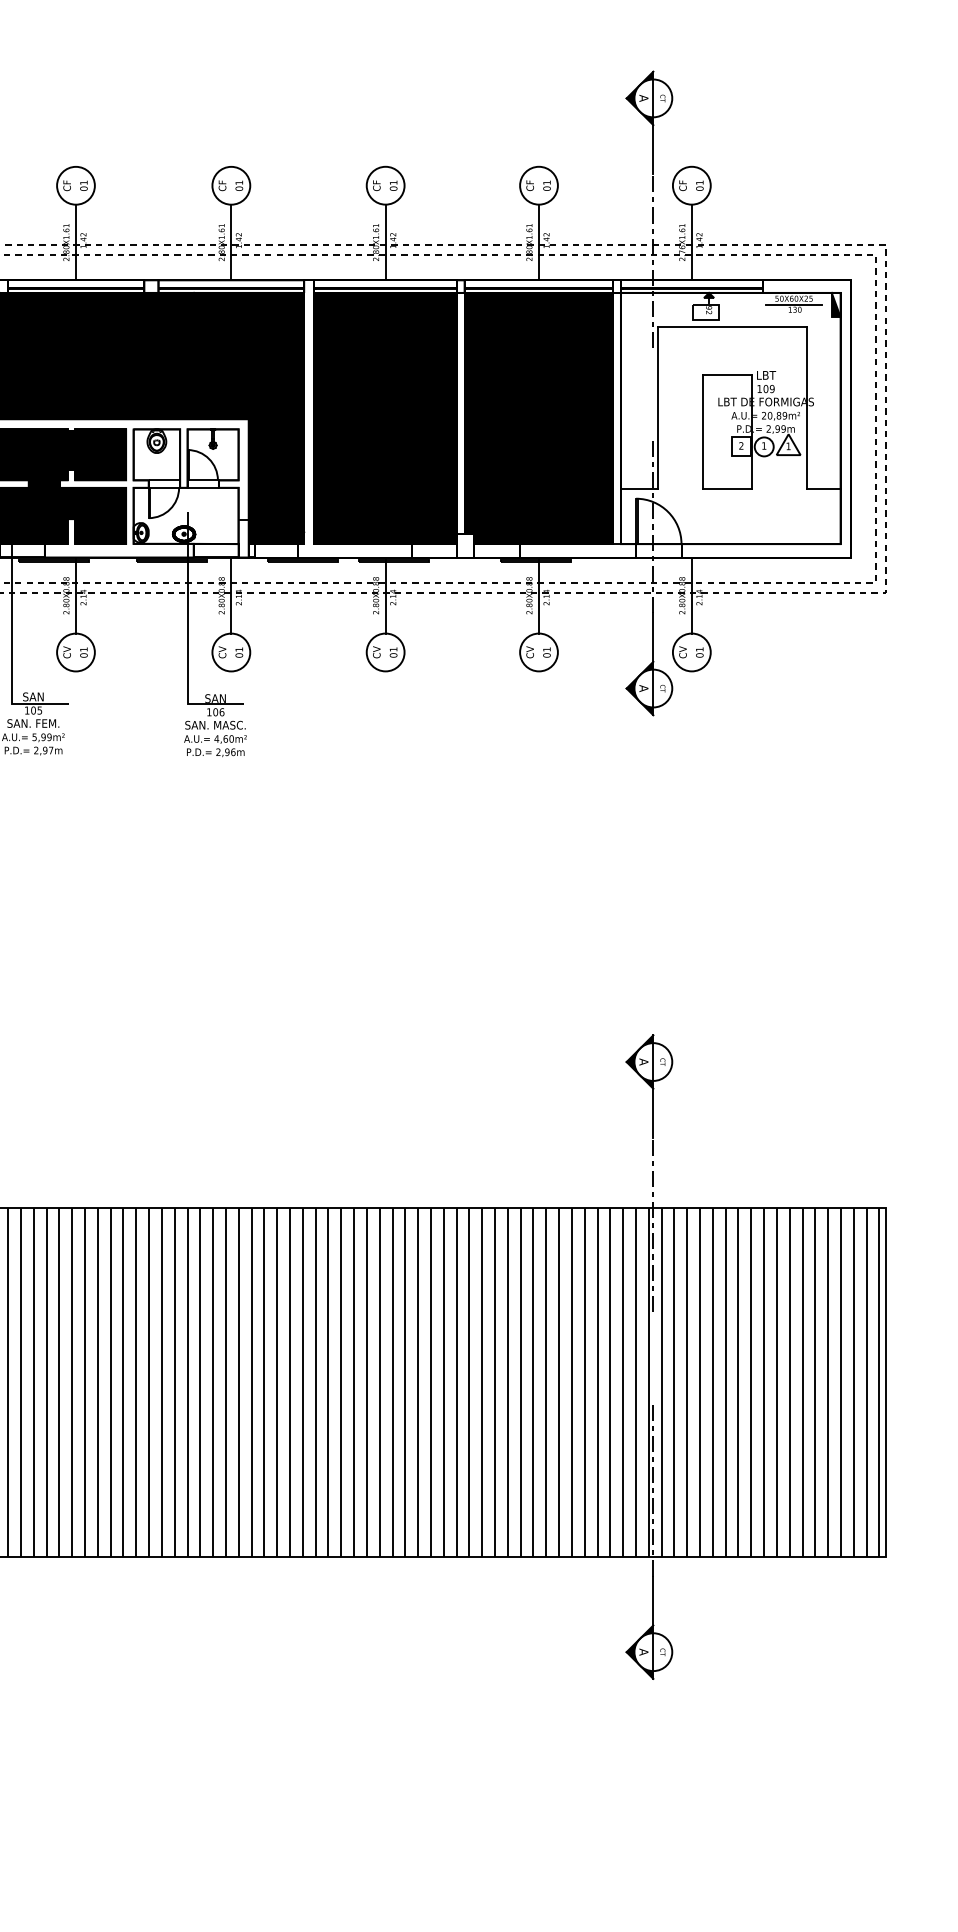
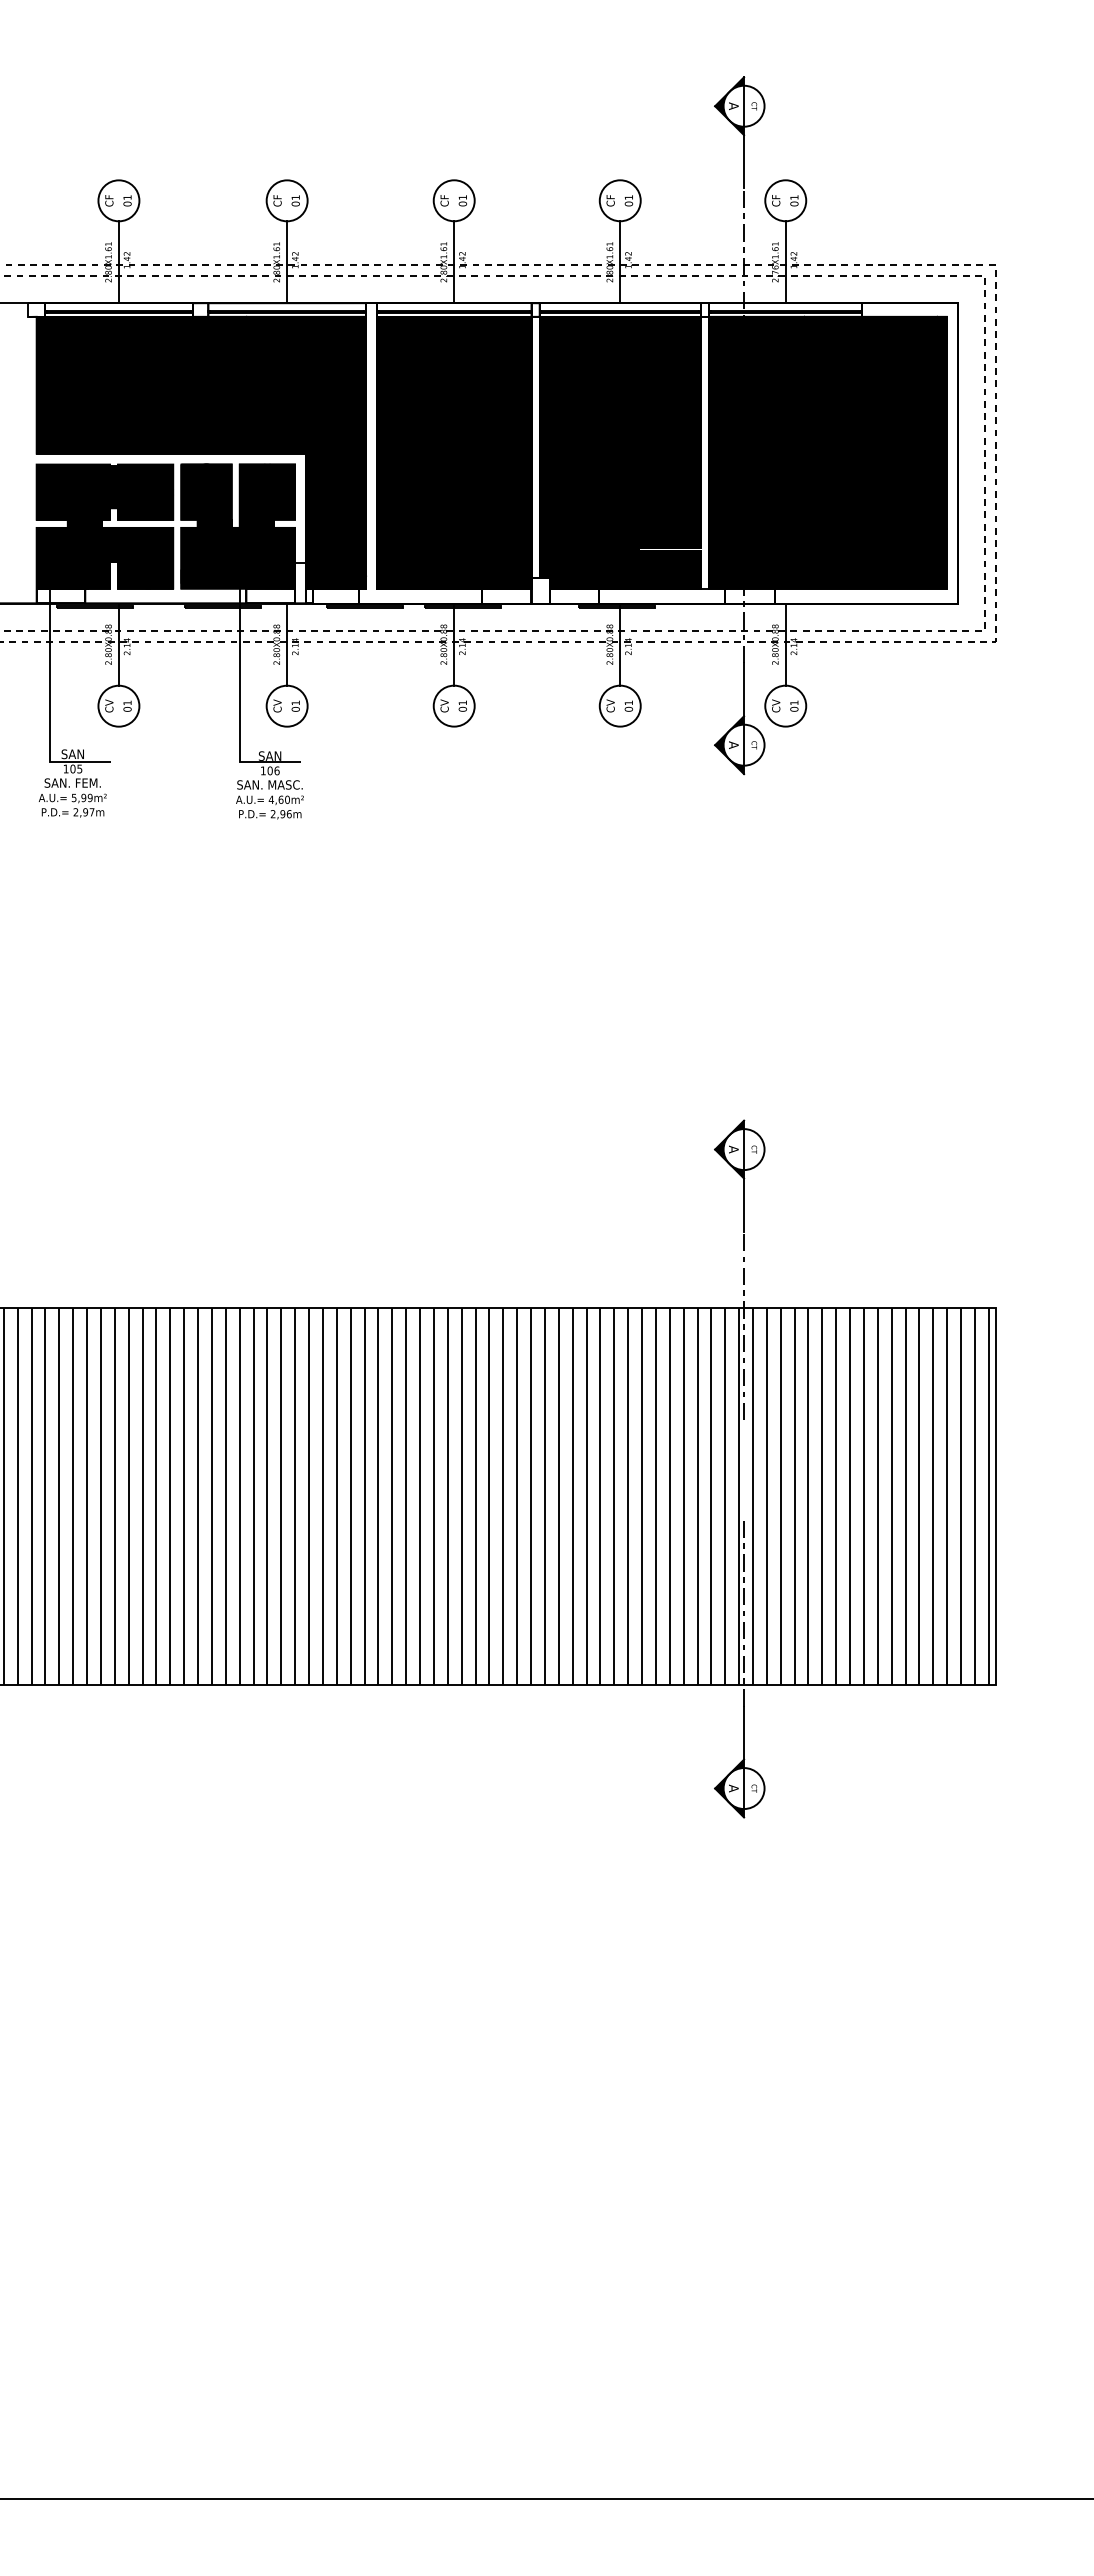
fill: (730, 418) -> (827, 452), added
fill: (186, 486) -> (238, 526), added

